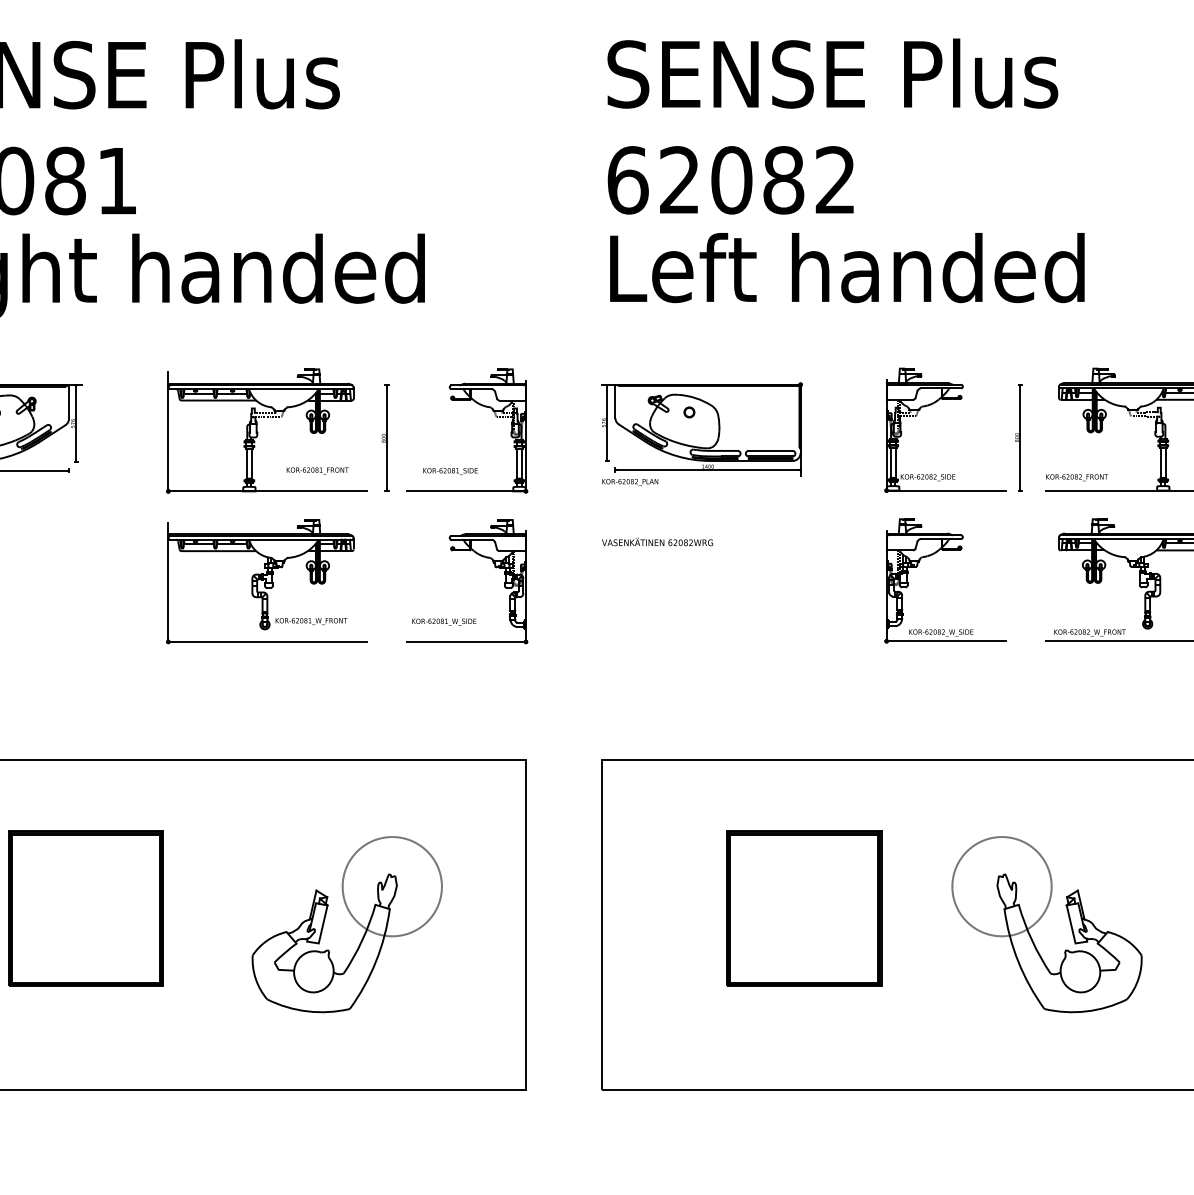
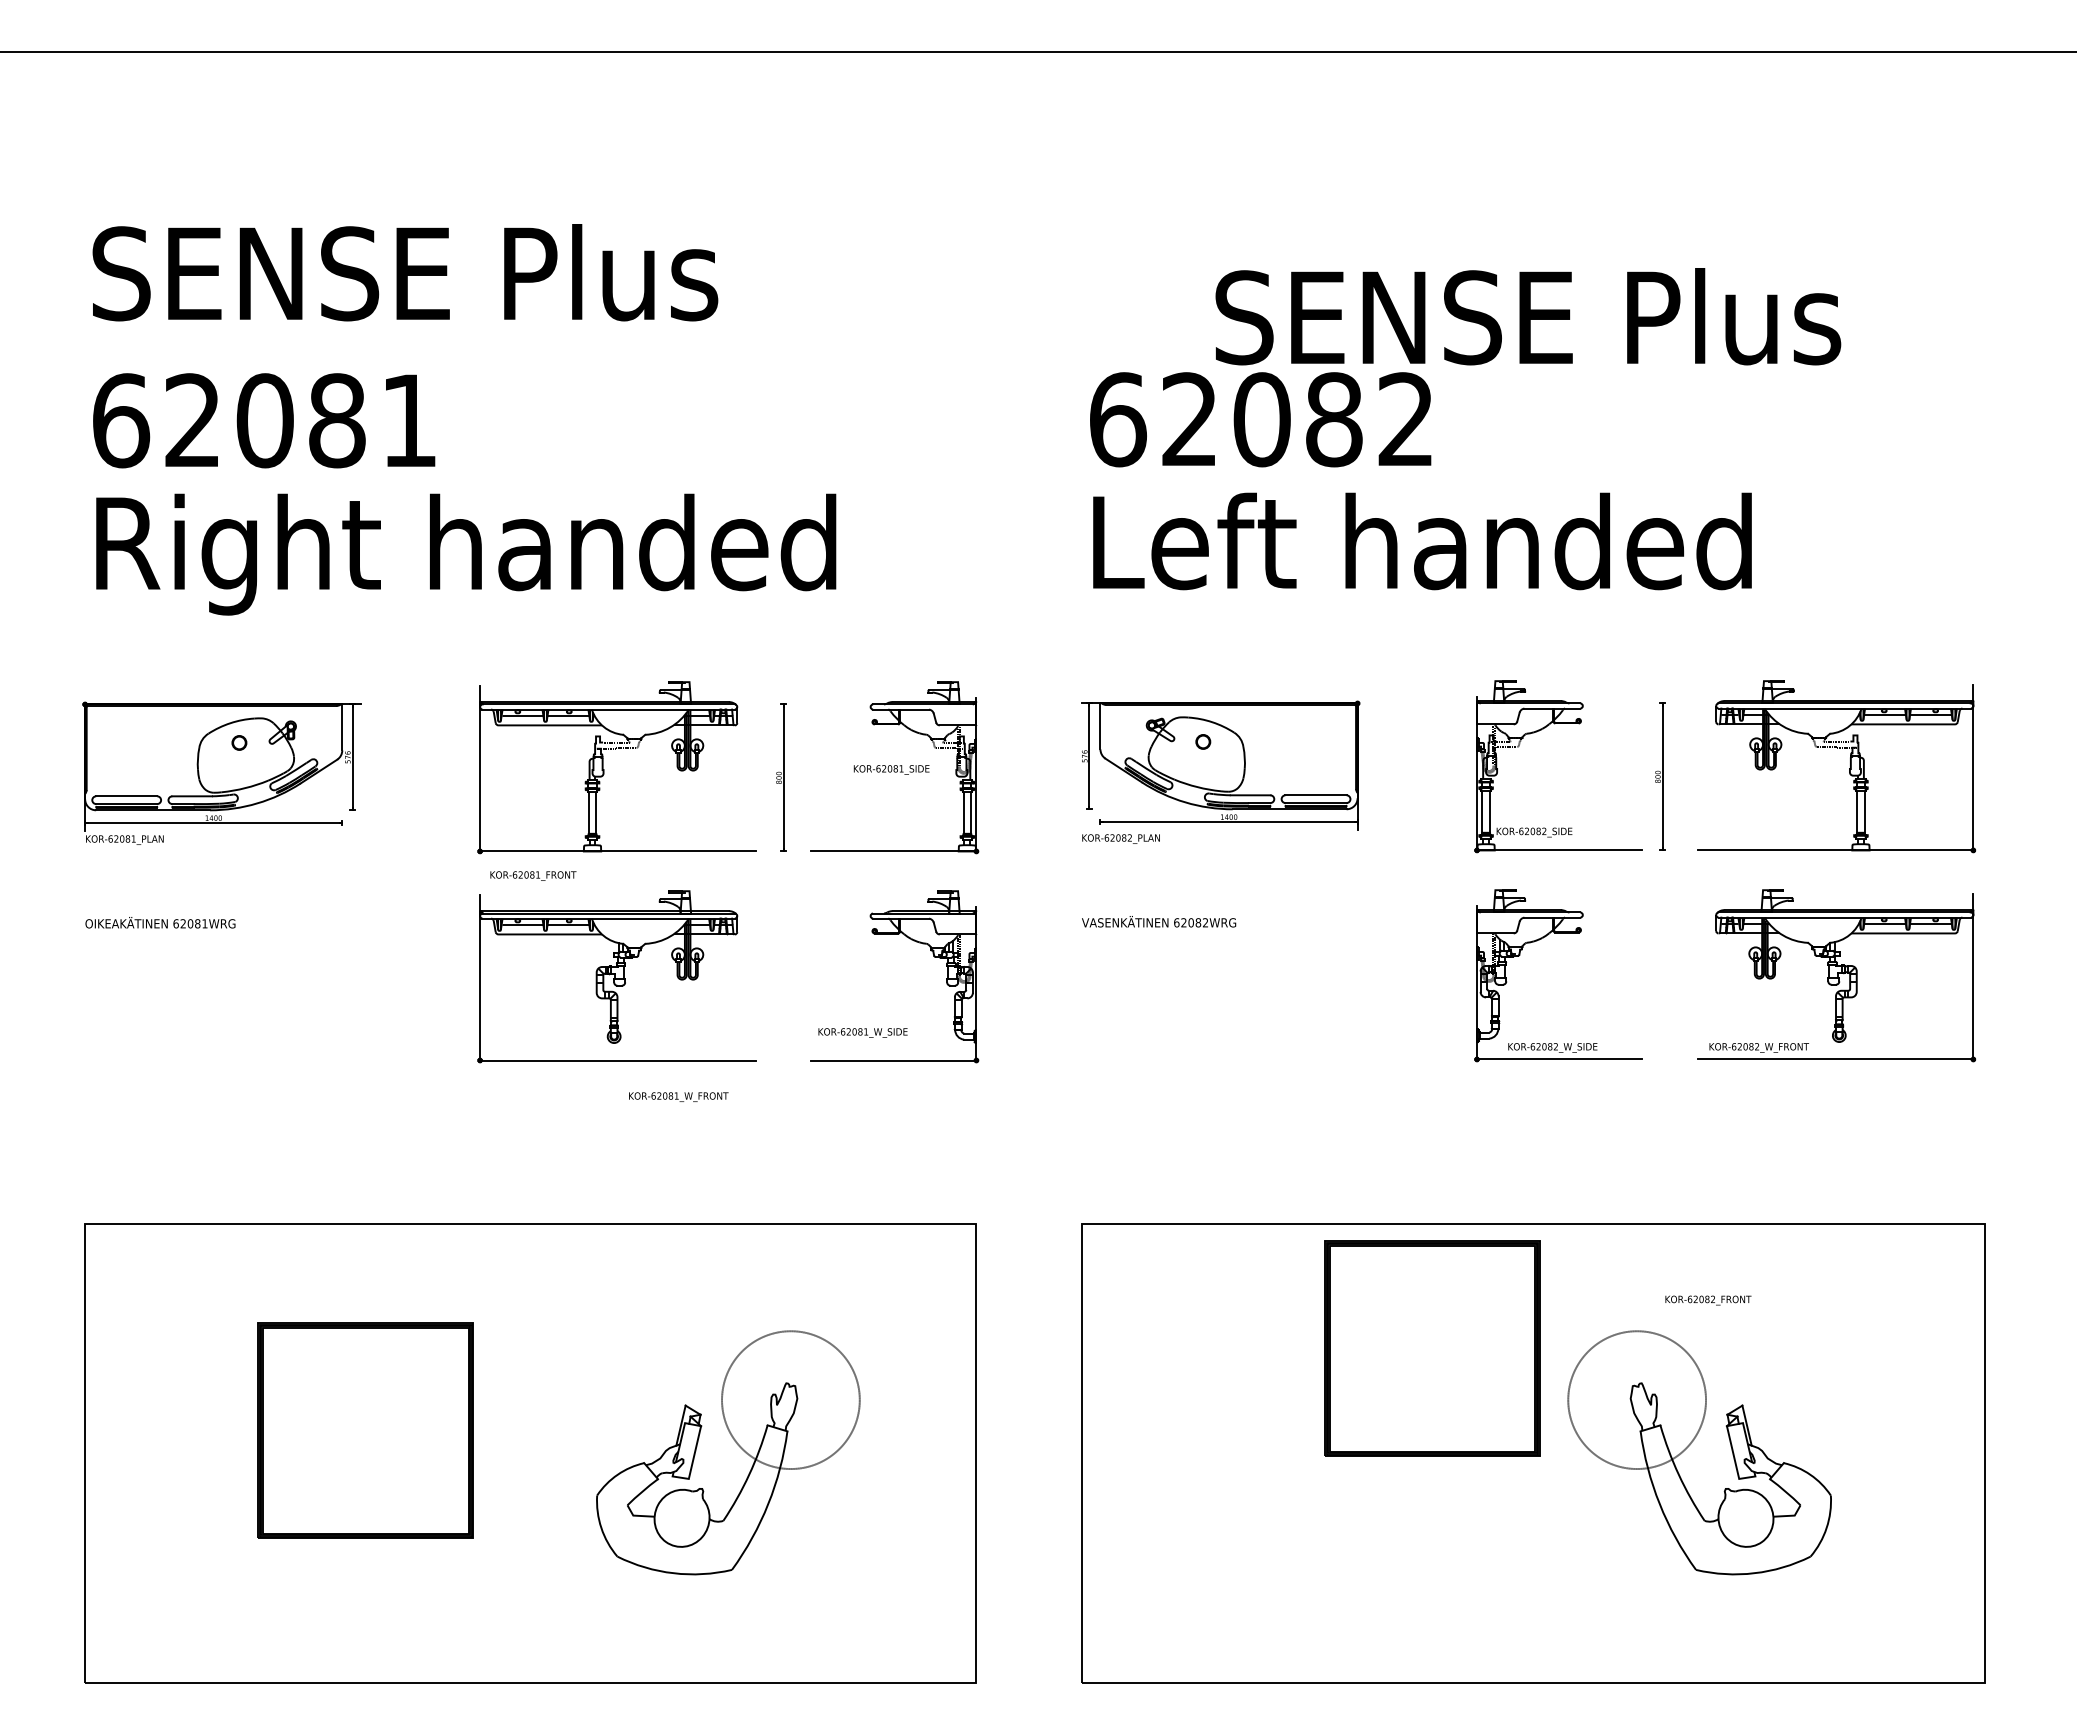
text: (832, 73) -> (1528, 316), moved
text: (317, 470) -> (533, 875), moved
text: (450, 471) -> (891, 769), moved
text: (1077, 477) -> (1708, 1300), moved
text: (311, 621) -> (678, 1096), moved
part: (804, 908) -> (1432, 1348), moved

